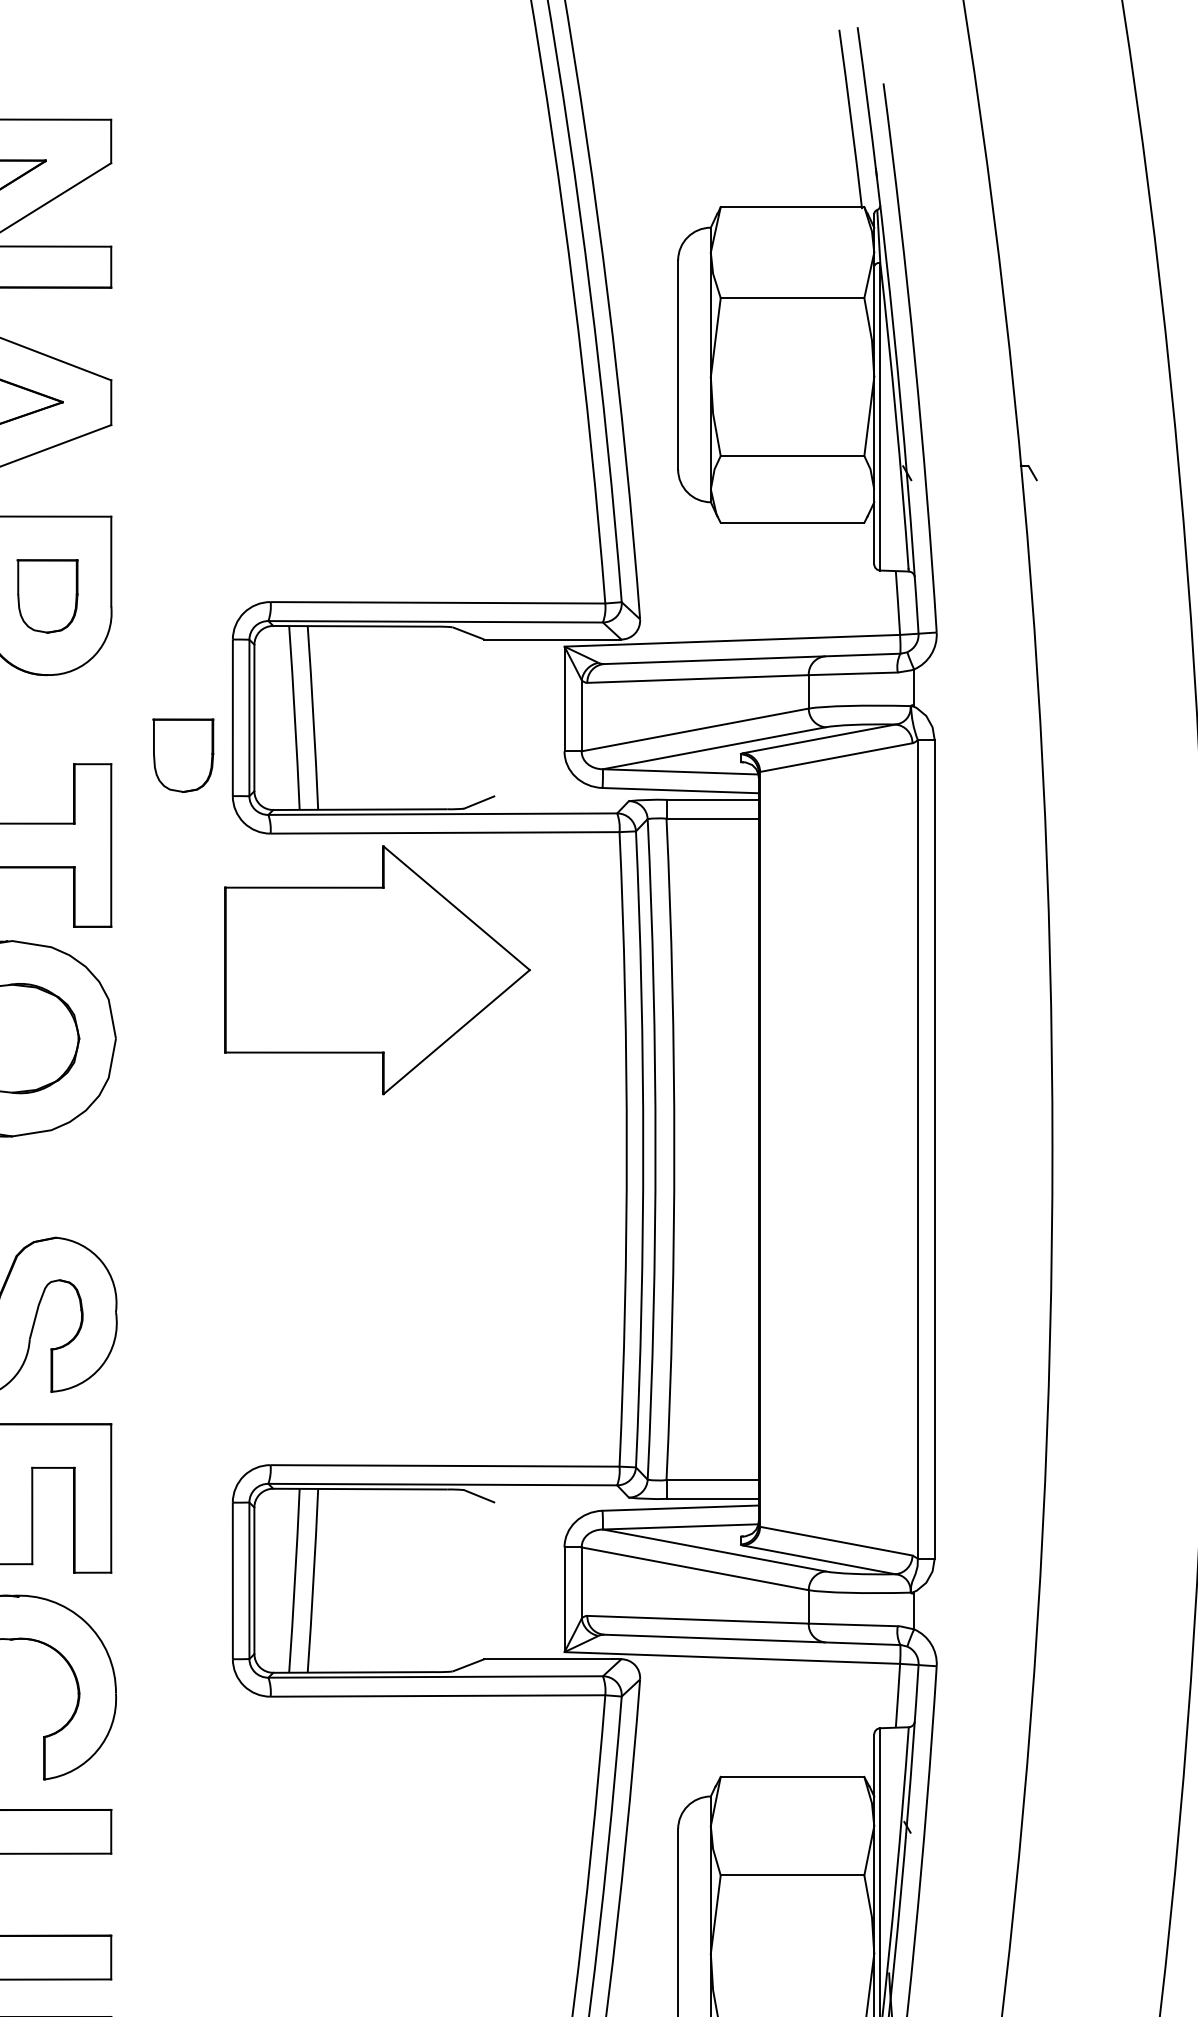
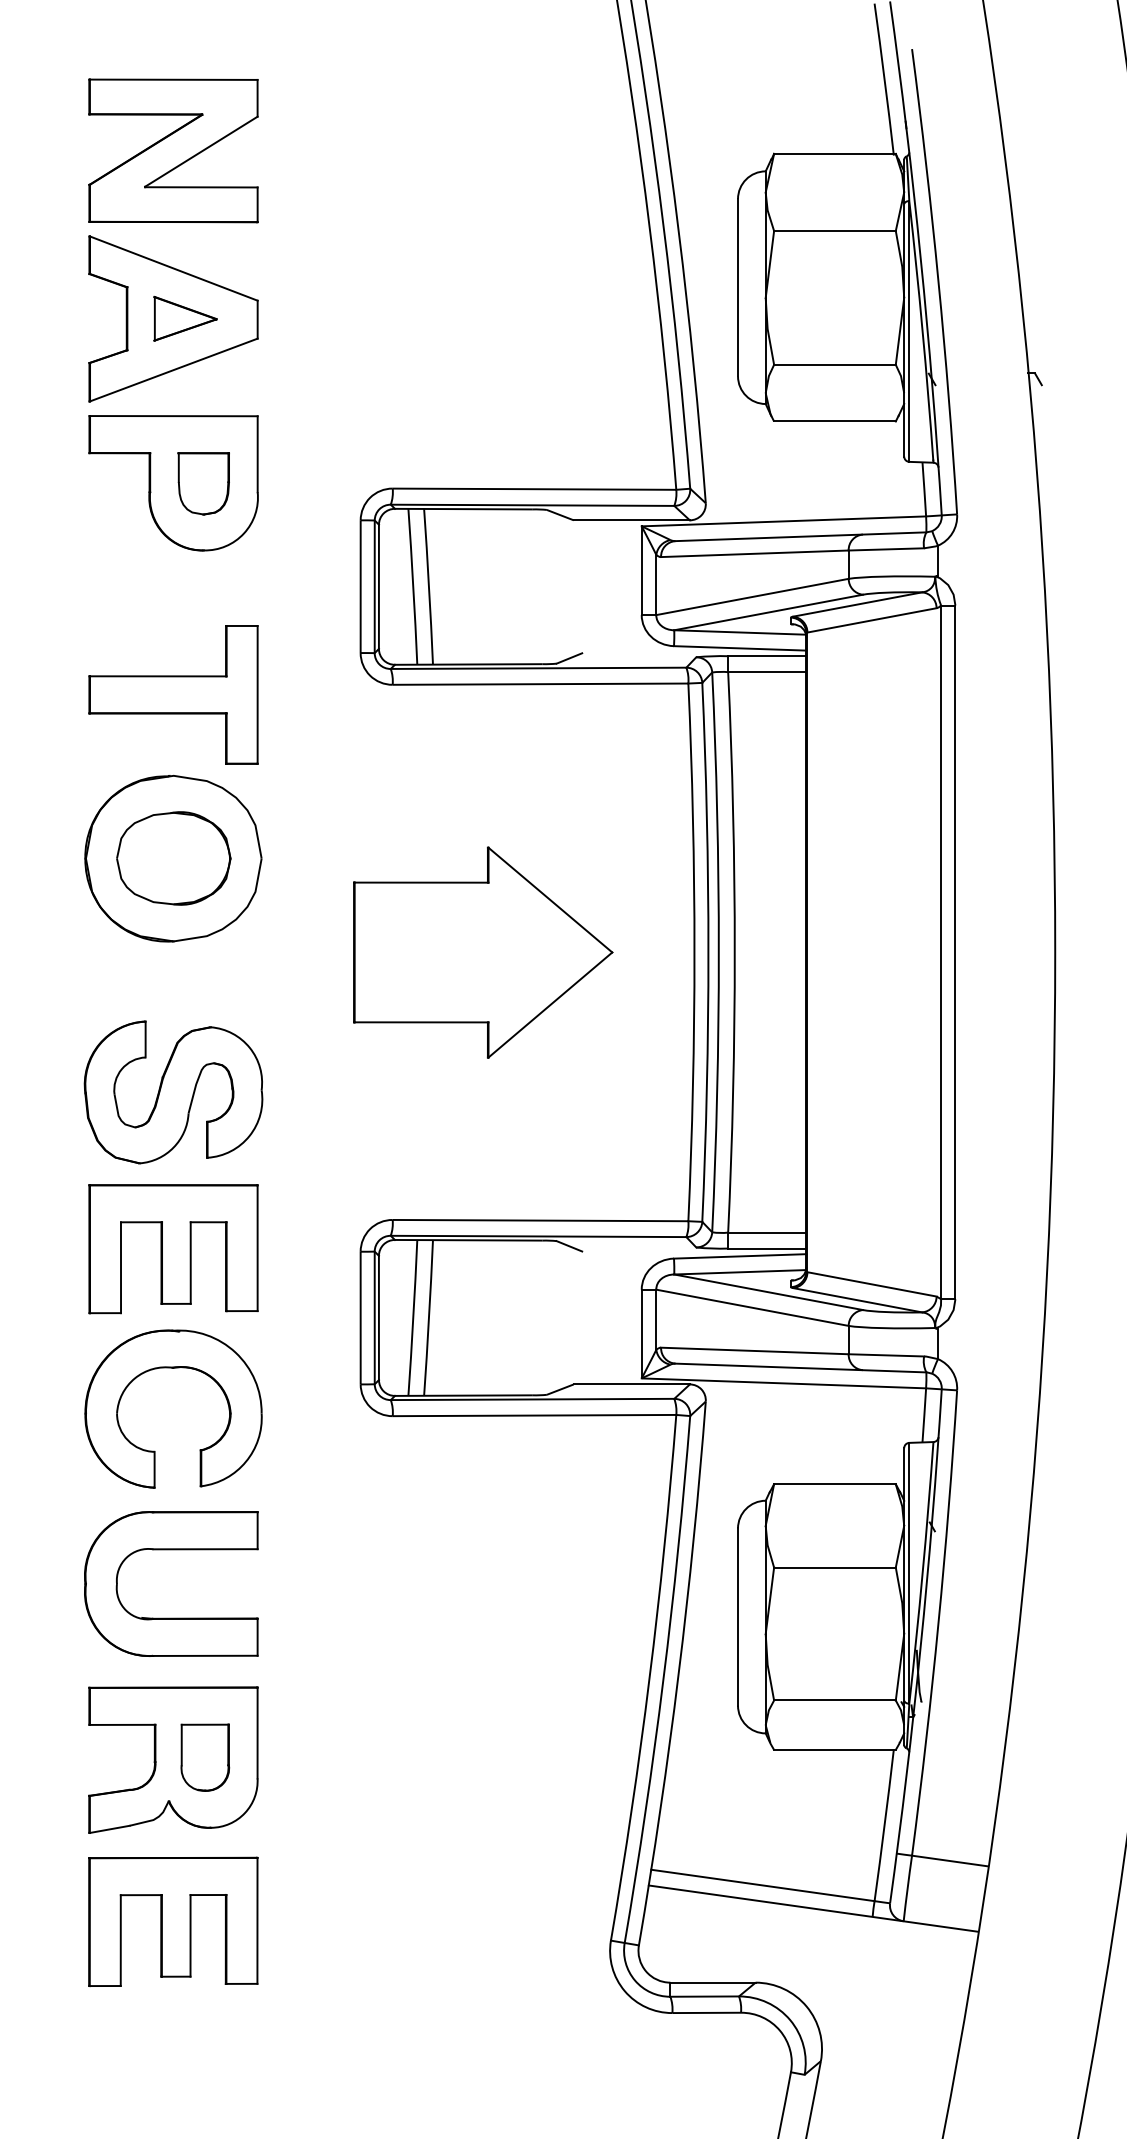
part: (183, 755) -> (318, 618), removed
part: (377, 970) -> (483, 952), moved

